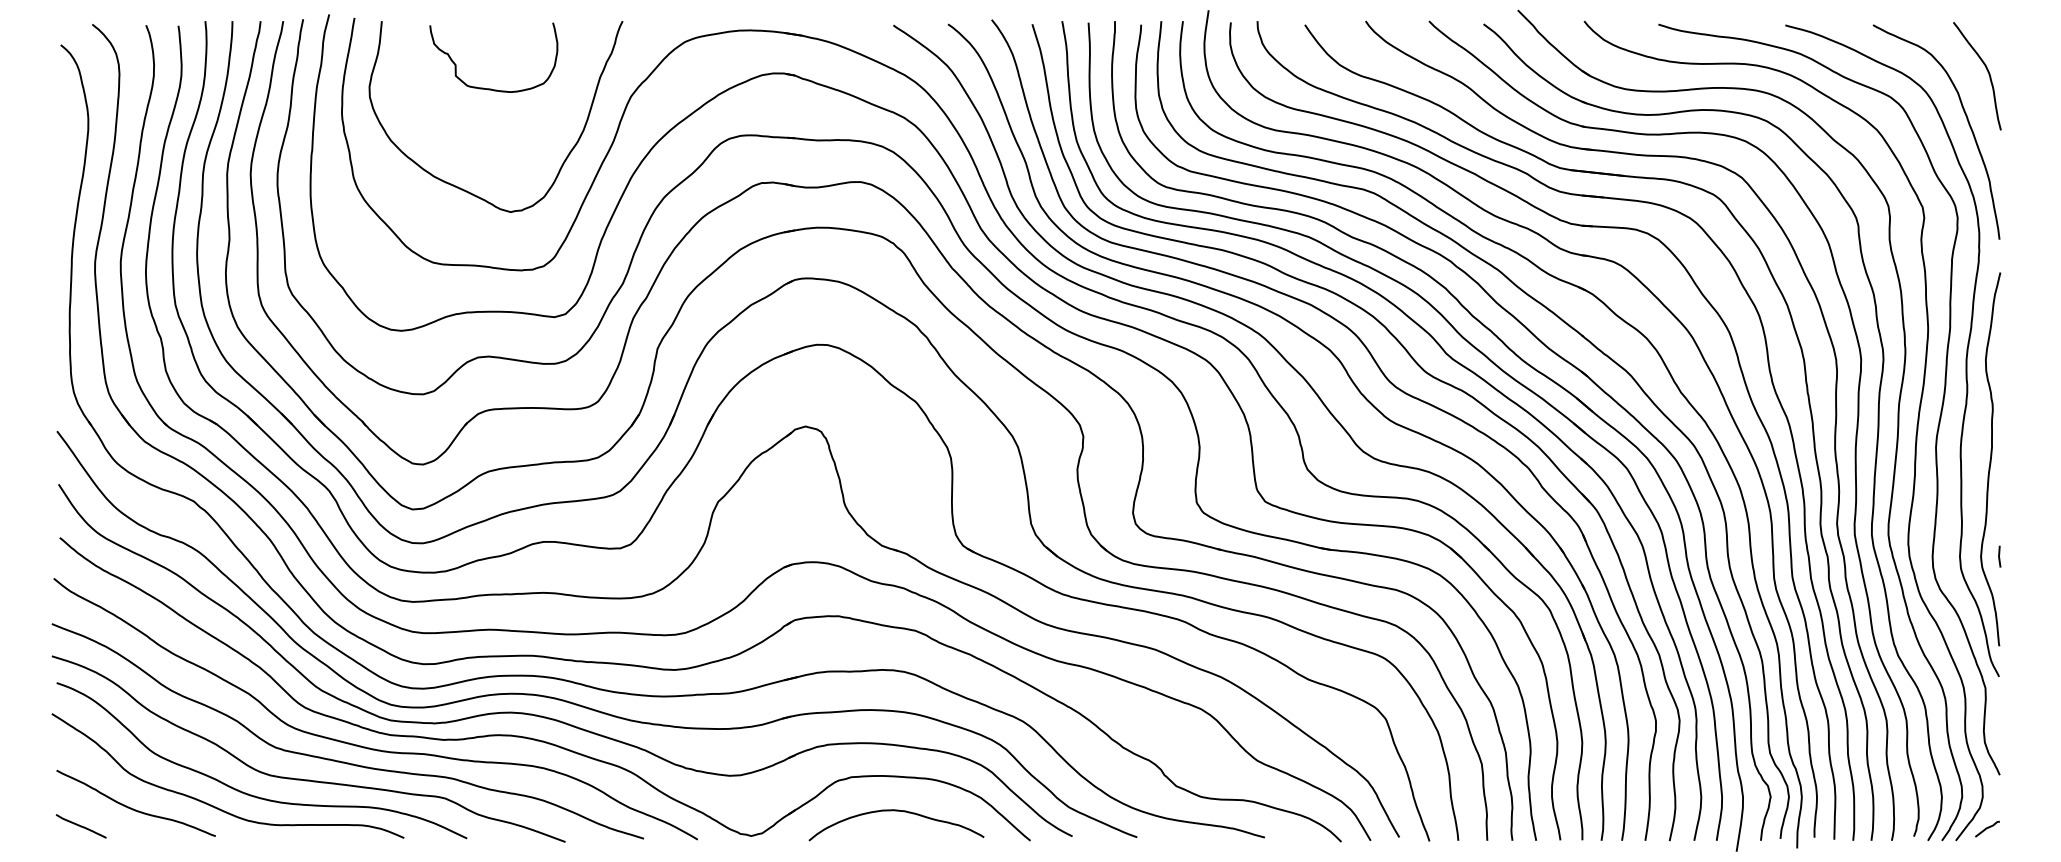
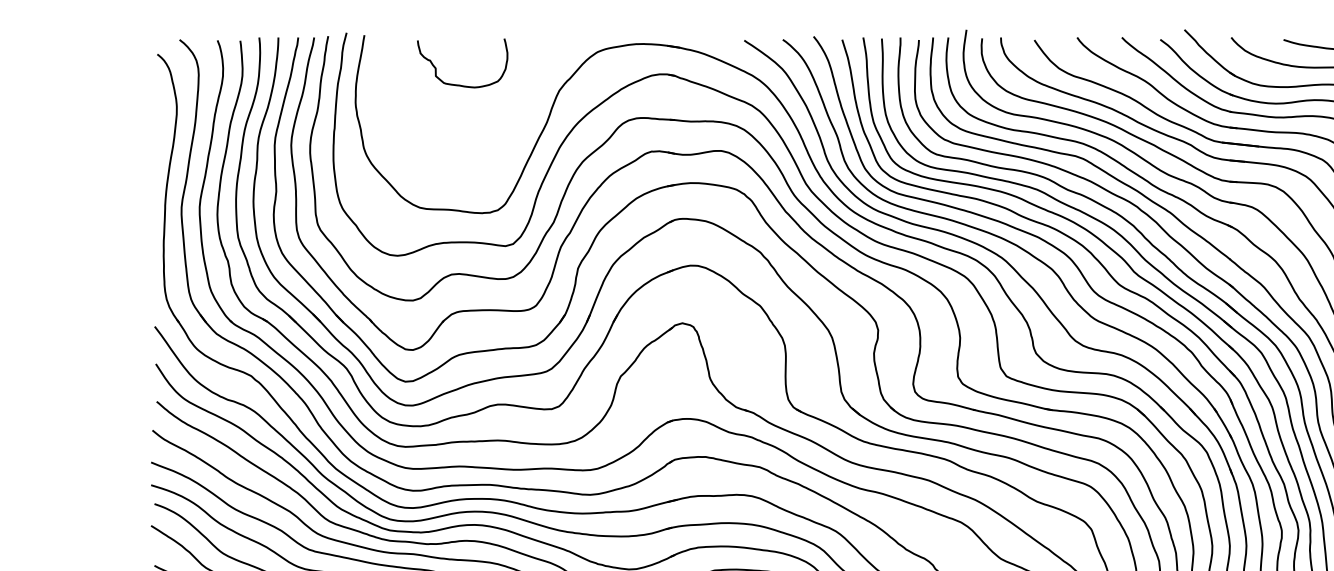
curve: (467, 190) -> (444, 156), removed

